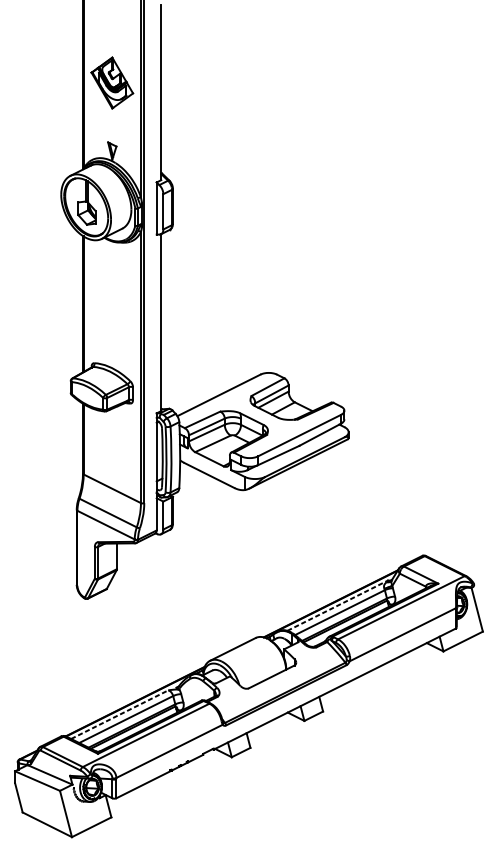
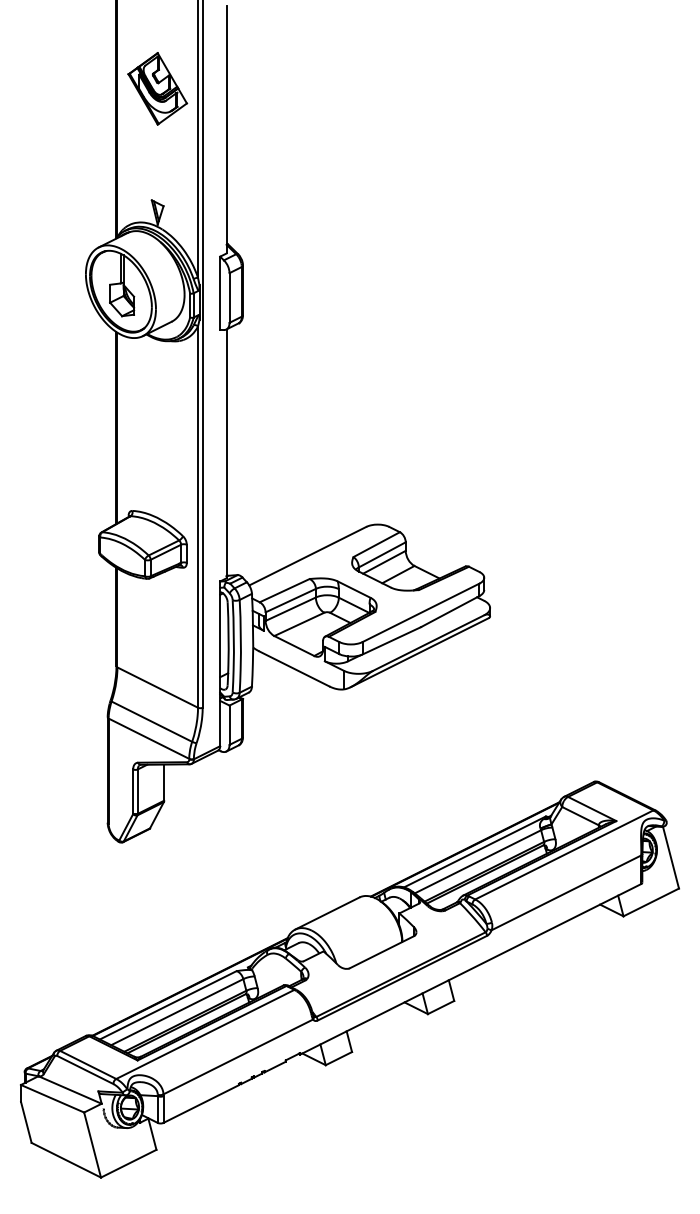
part: (112, 82) -> (157, 88), moved
line: (338, 605) -> (475, 851), dashed -> solid
line: (119, 714) -> (168, 1005), dashed -> solid

